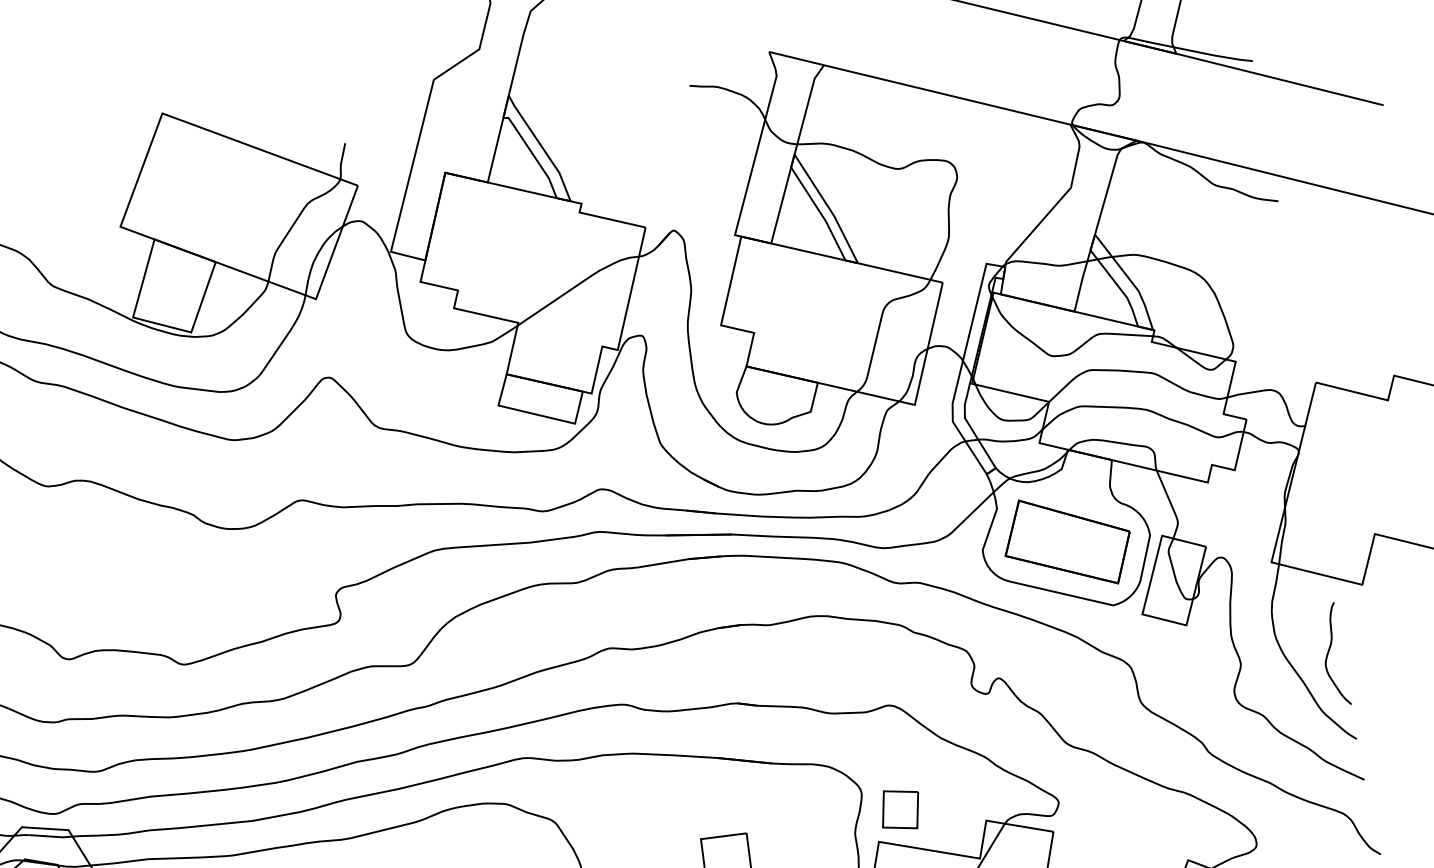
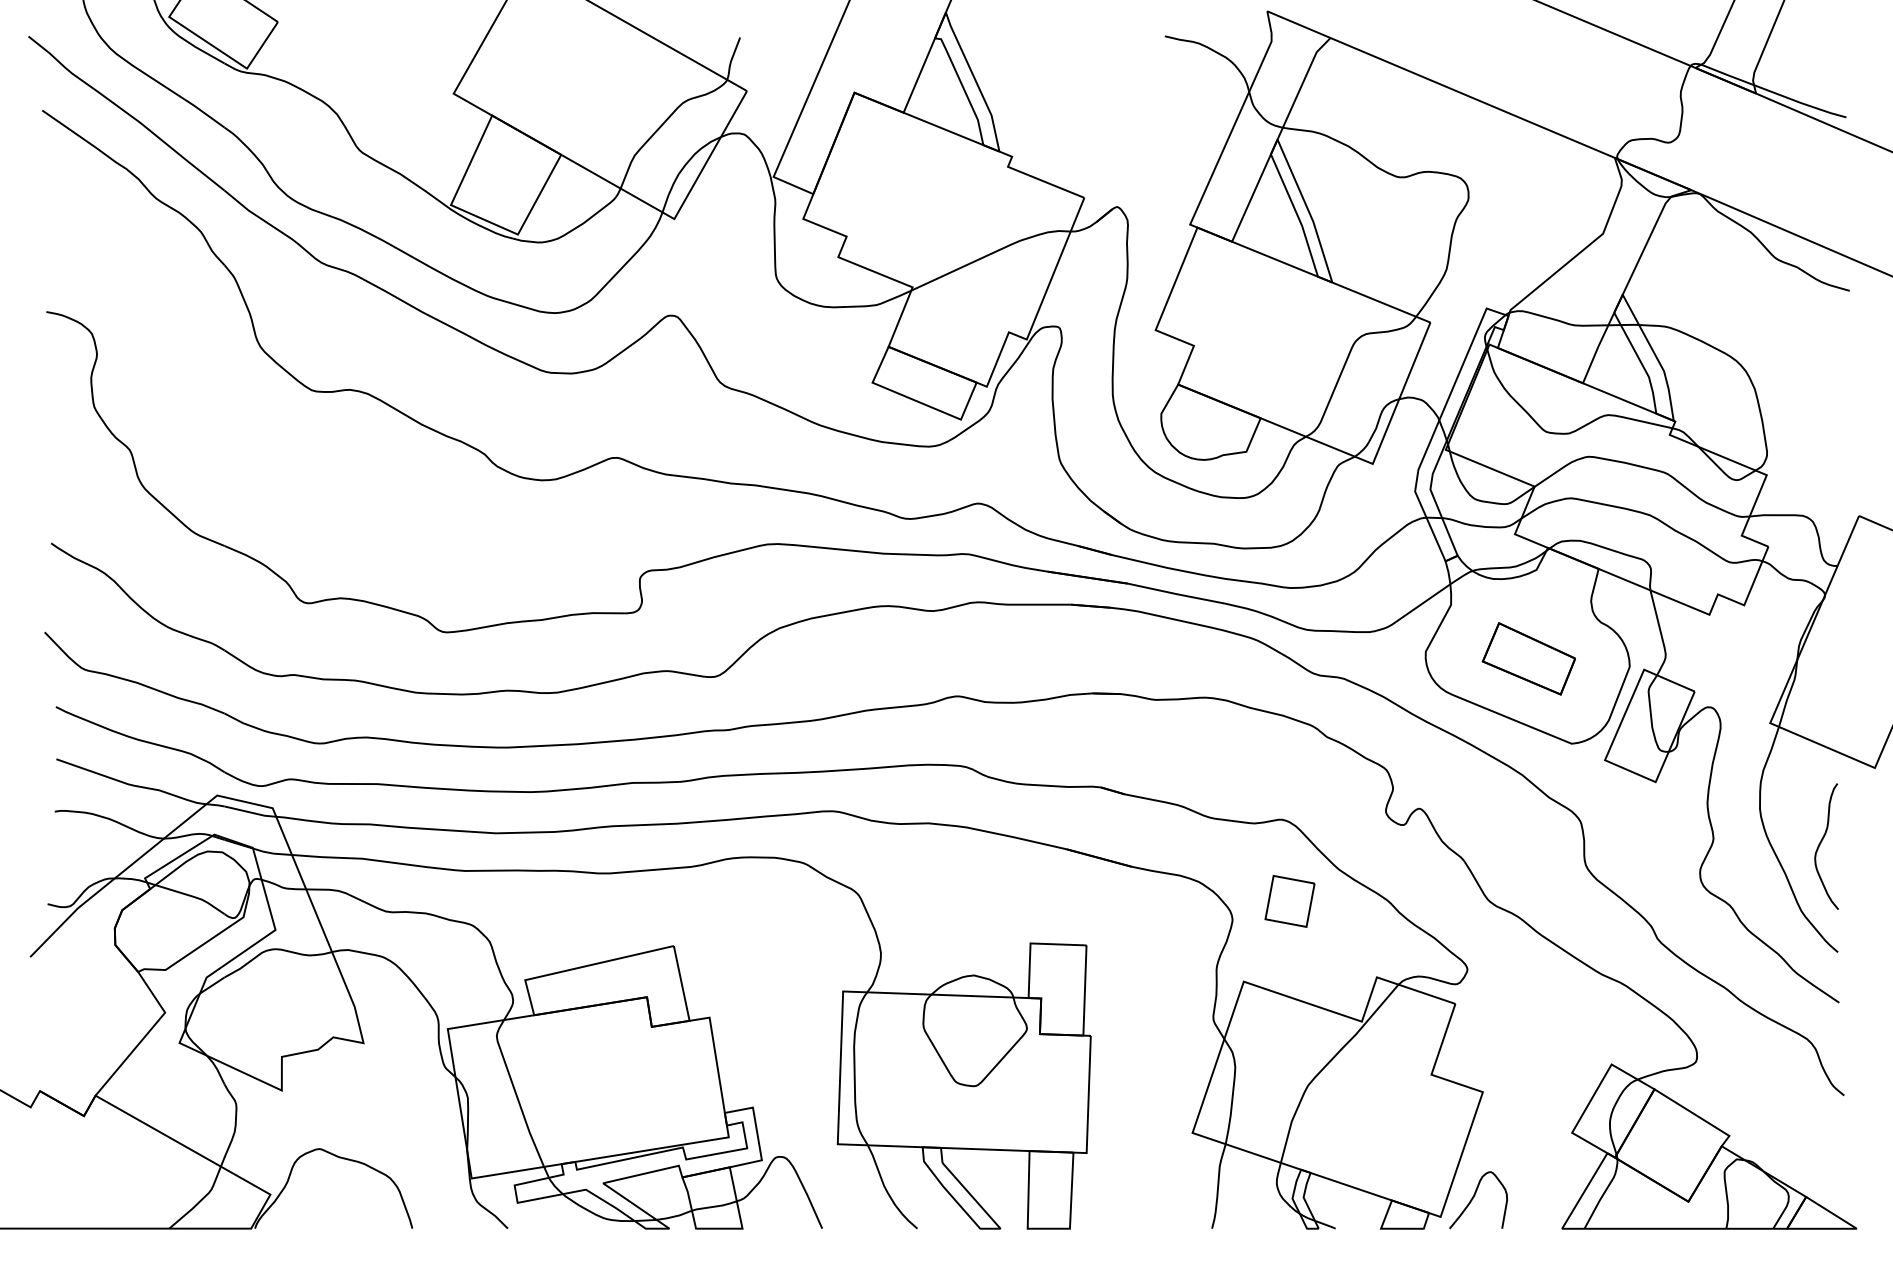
part: (1066, 542) -> (1528, 658), size x0.6
part: (900, 809) -> (1289, 901), moved

